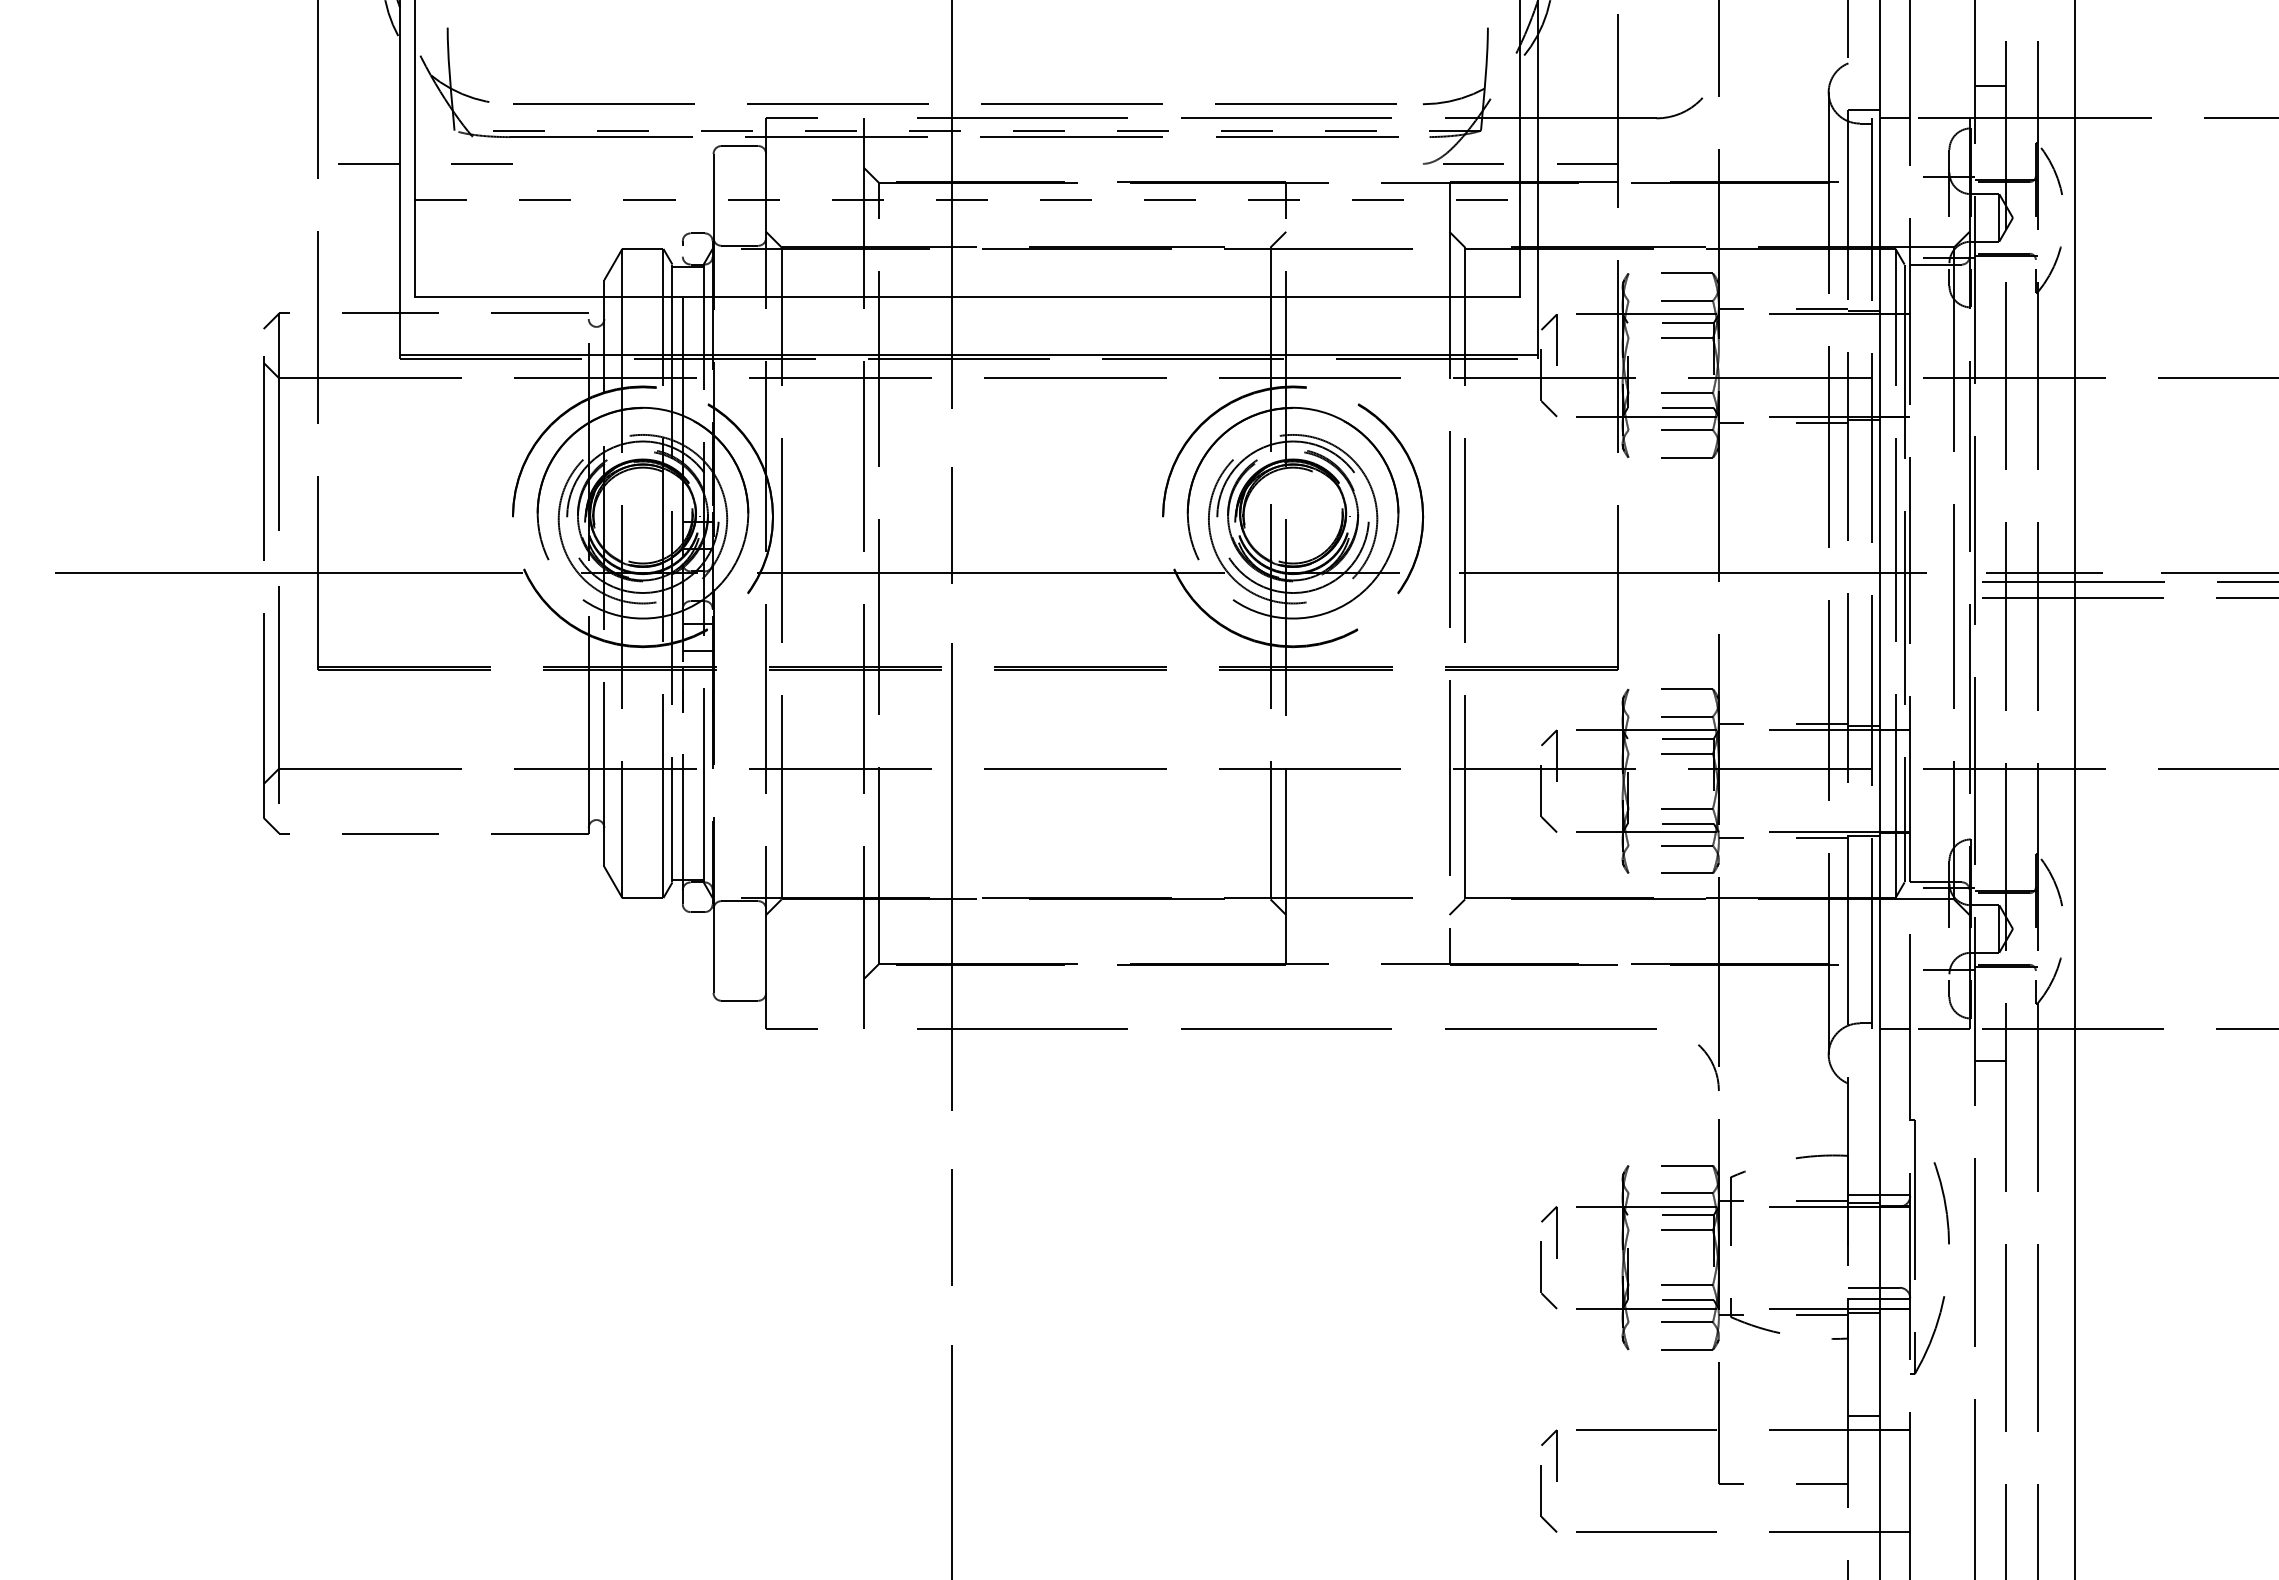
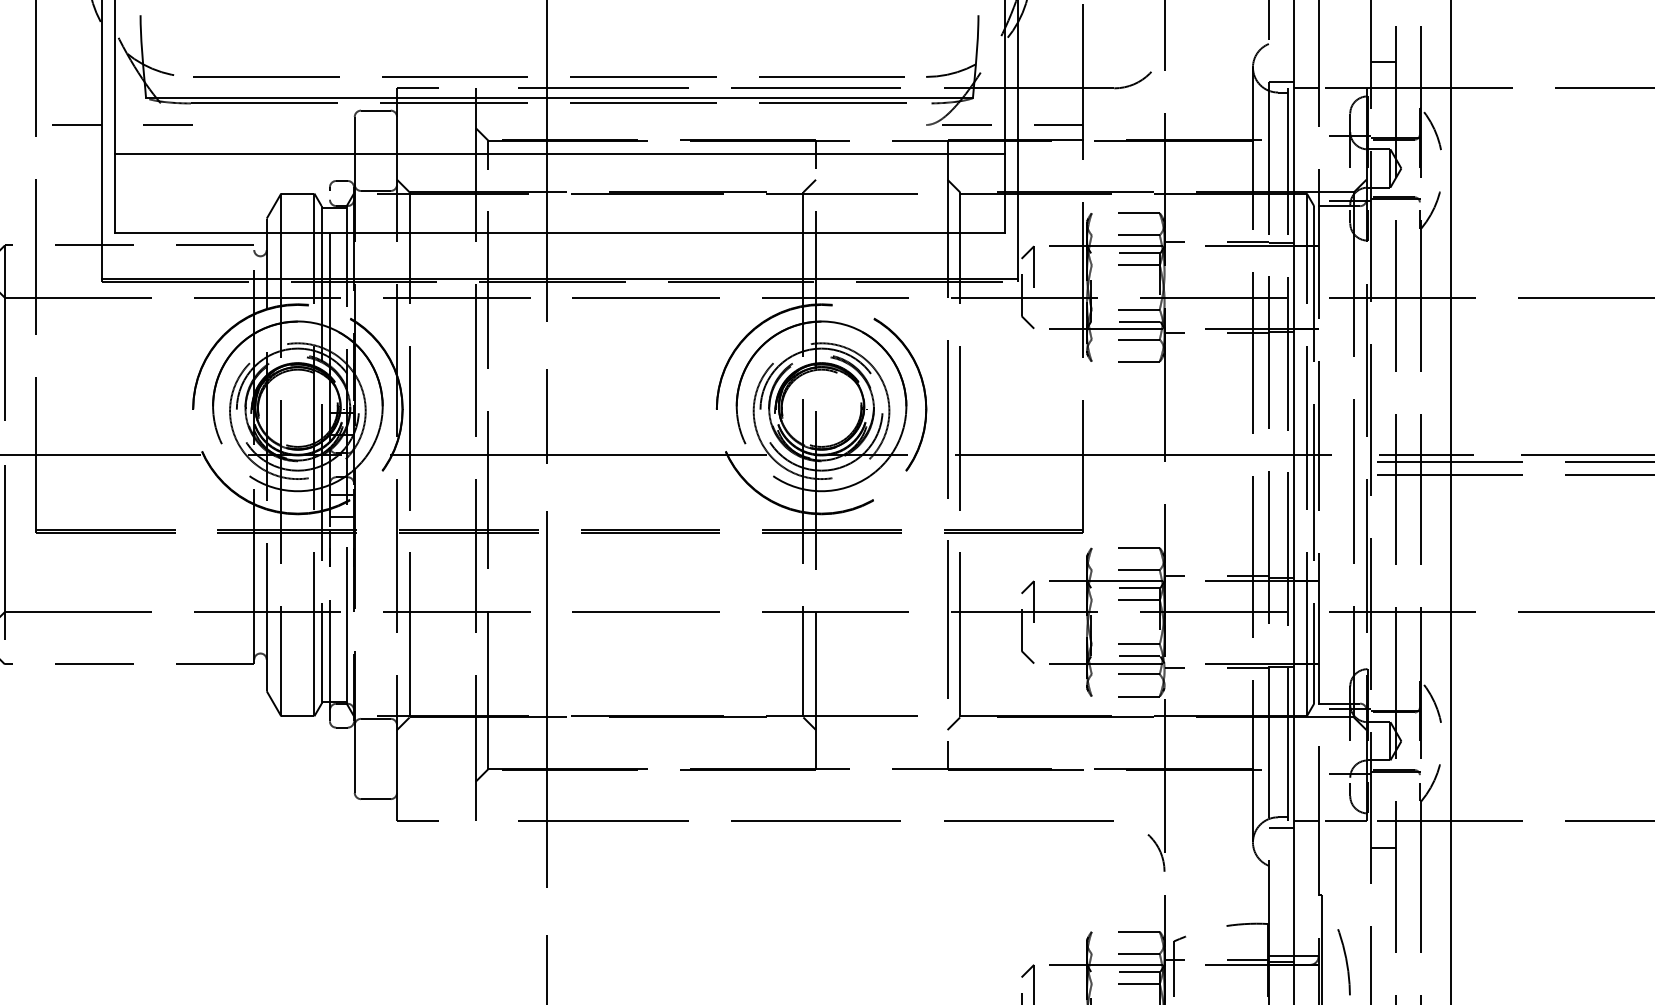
line: (967, 130) -> (559, 98), dashed -> solid
line: (968, 199) -> (560, 153), dashed -> solid
line: (1863, 1036) -> (1281, 827), added

